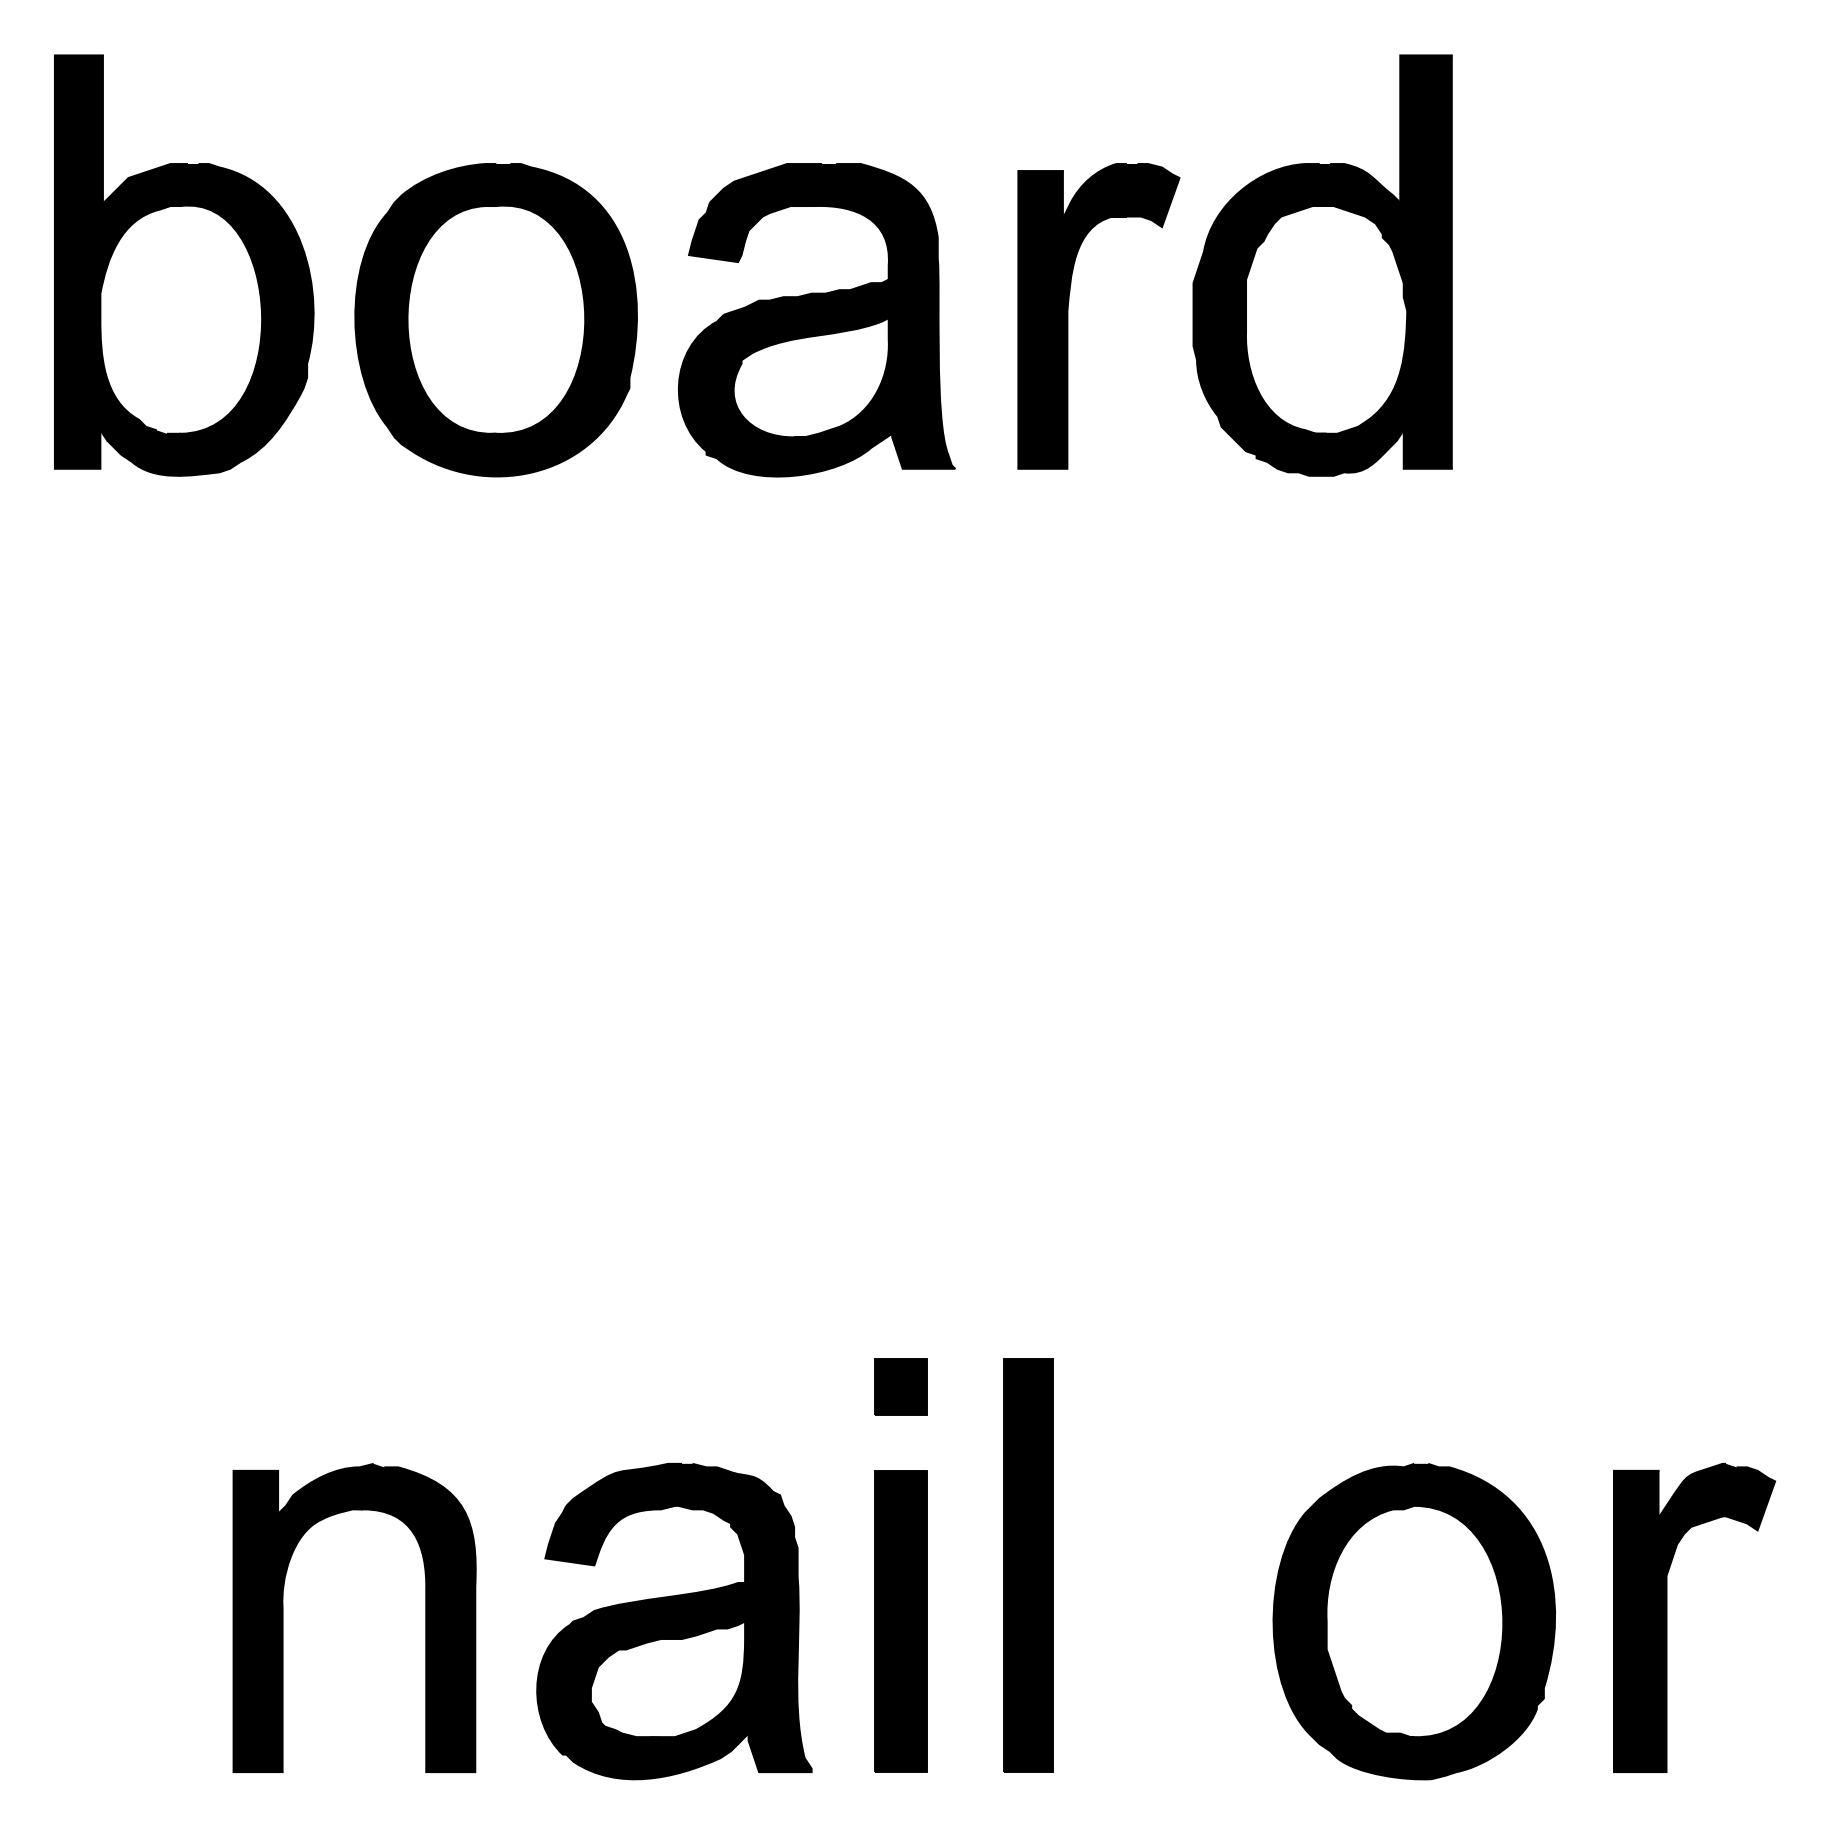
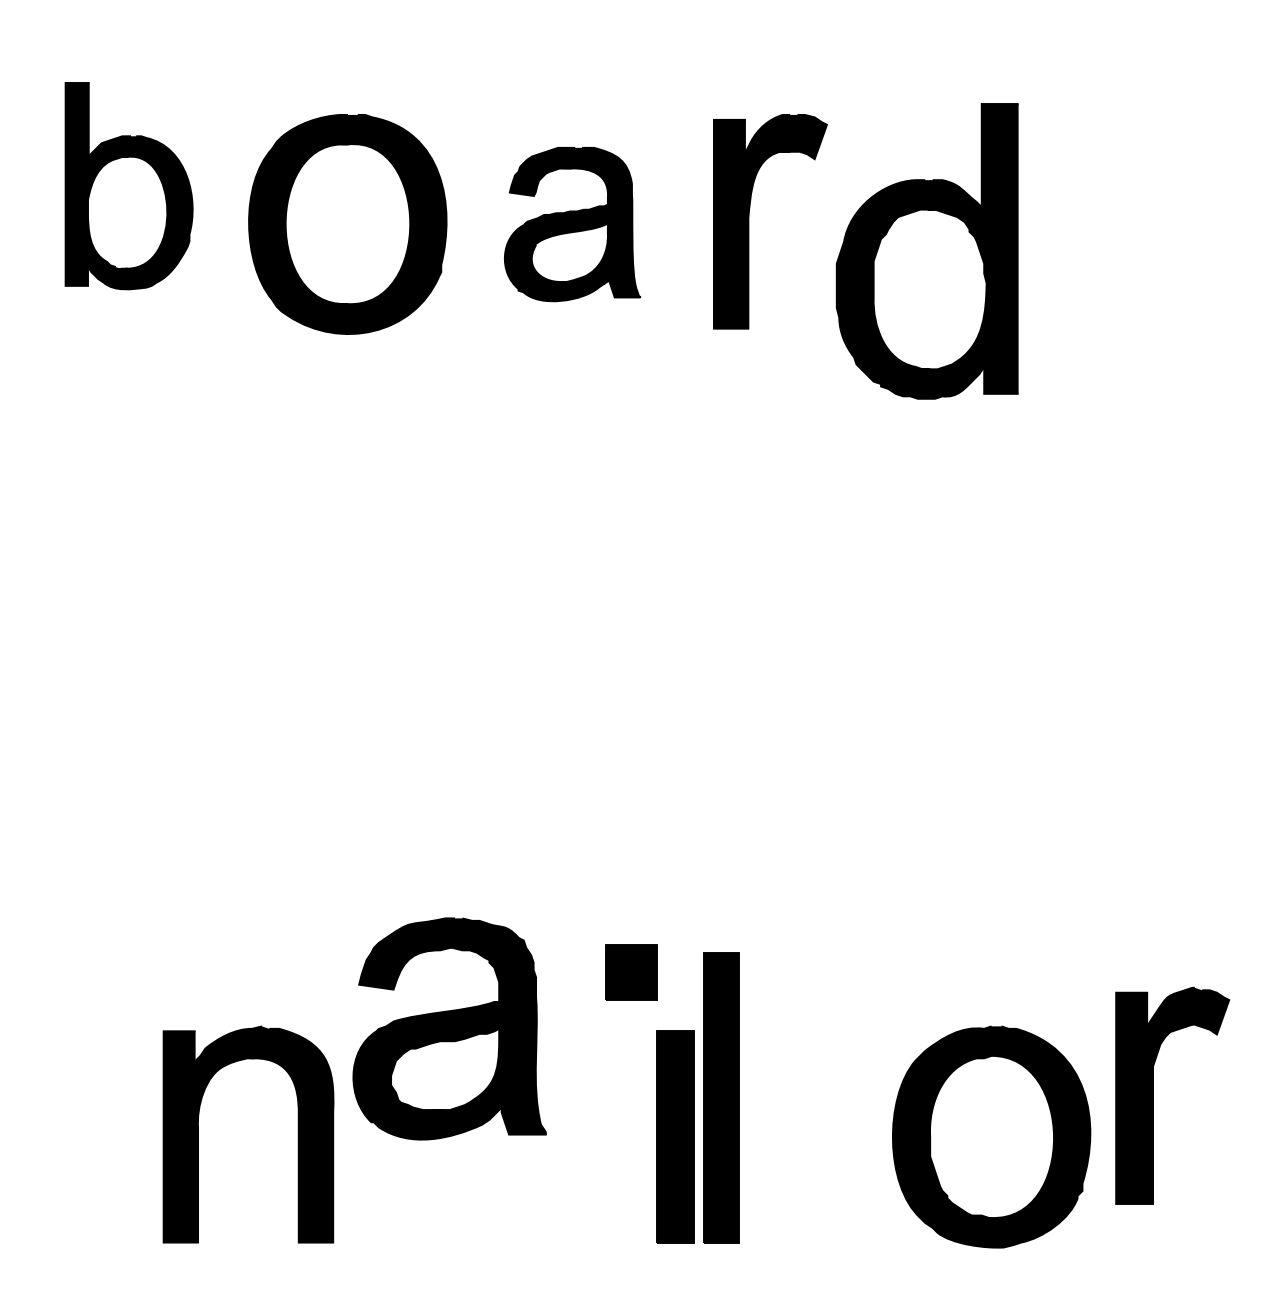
part: (184, 265) -> (129, 186), size x0.7
part: (1322, 265) -> (927, 251), moved
part: (816, 320) -> (572, 224), size x0.7
part: (900, 1386) -> (631, 972), size x1.4
part: (1667, 1617) -> (1153, 1095), moved
part: (674, 1621) -> (449, 1028), moved
part: (900, 1621) -> (675, 1136), moved

